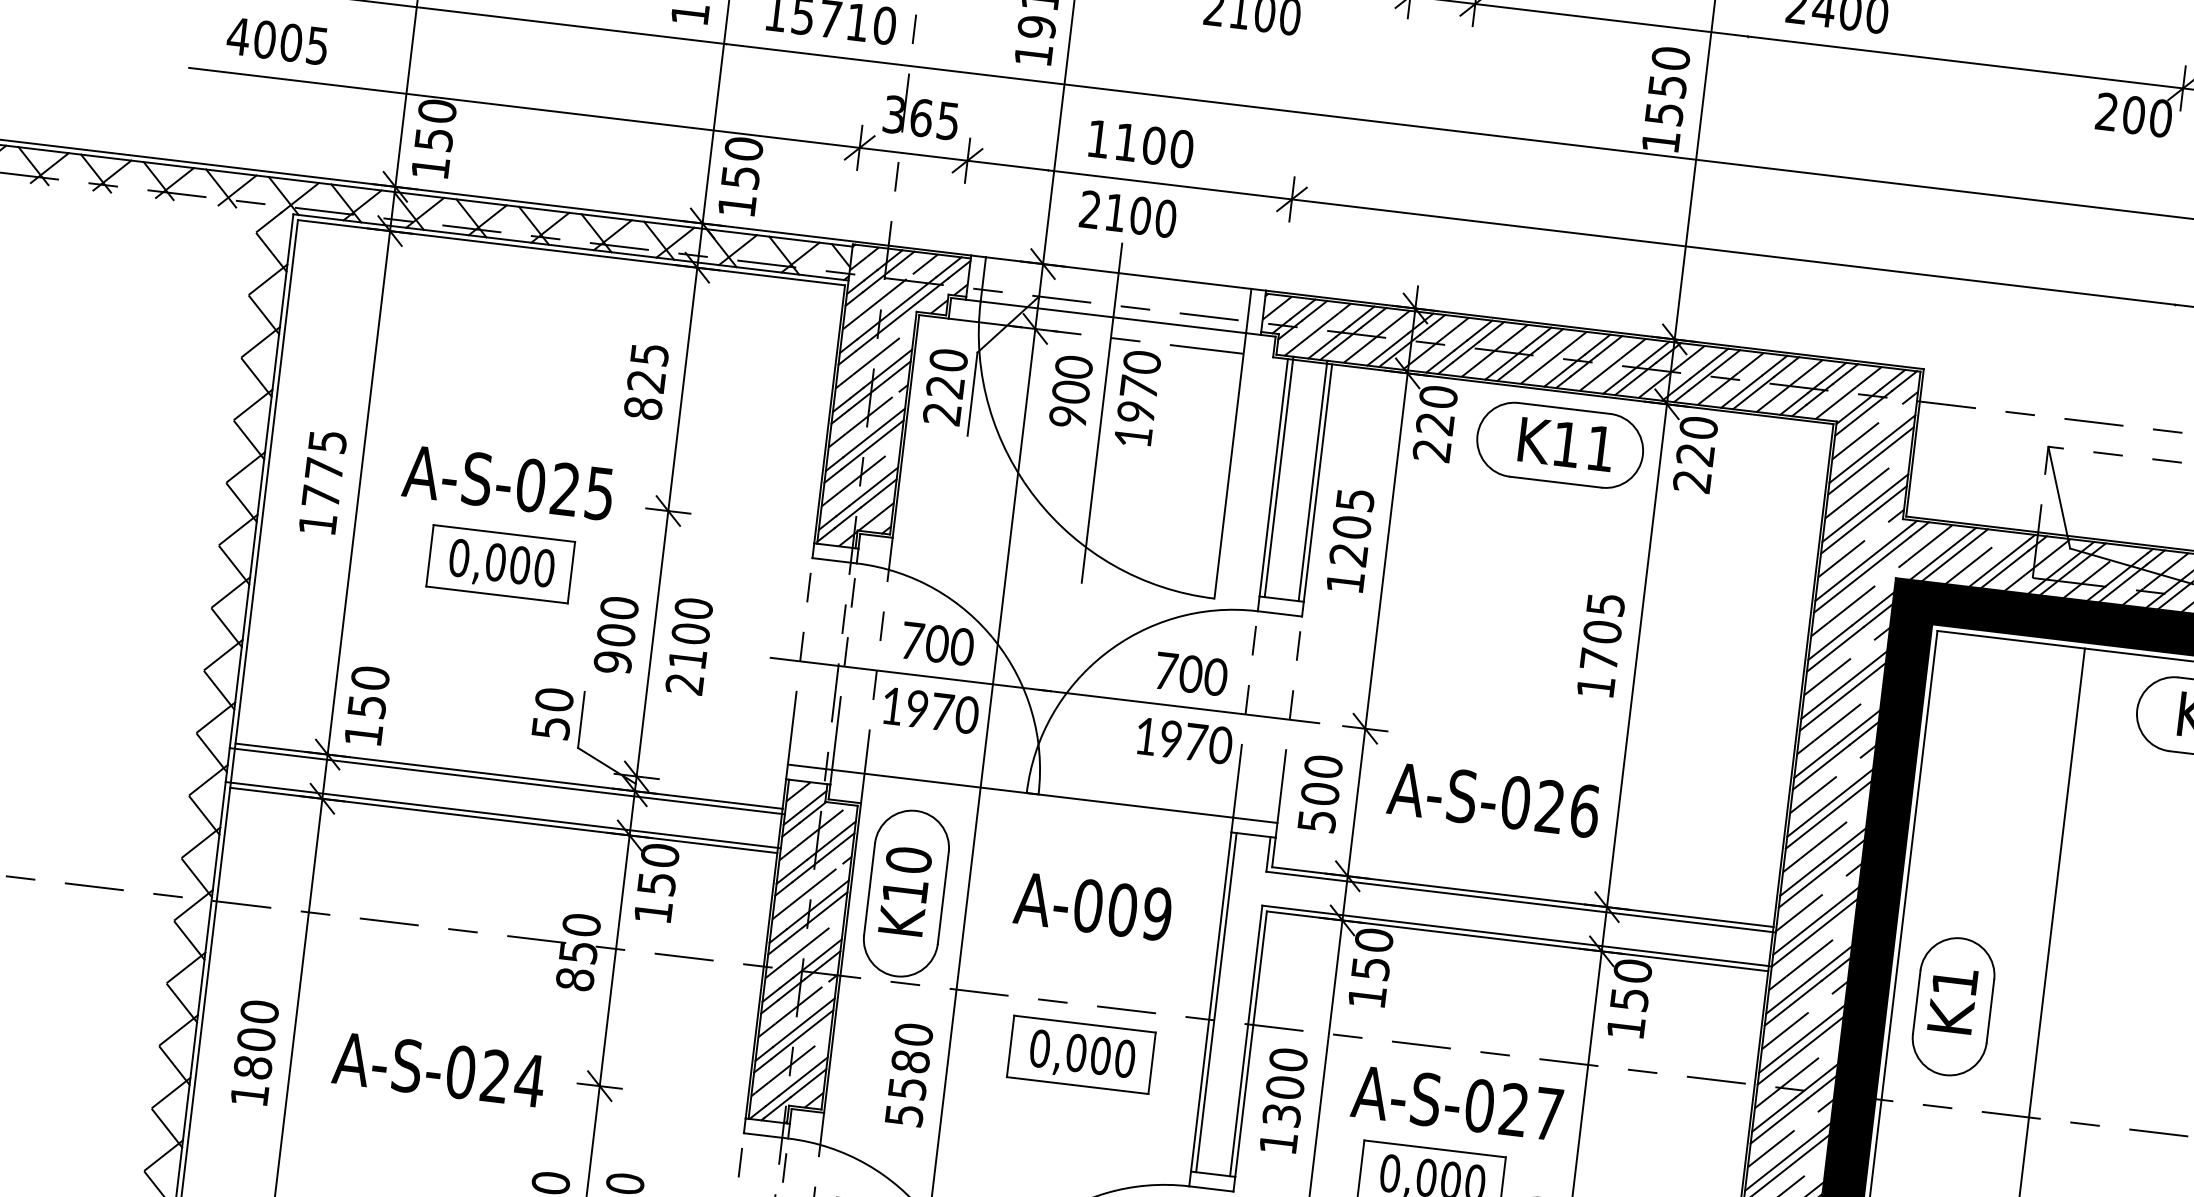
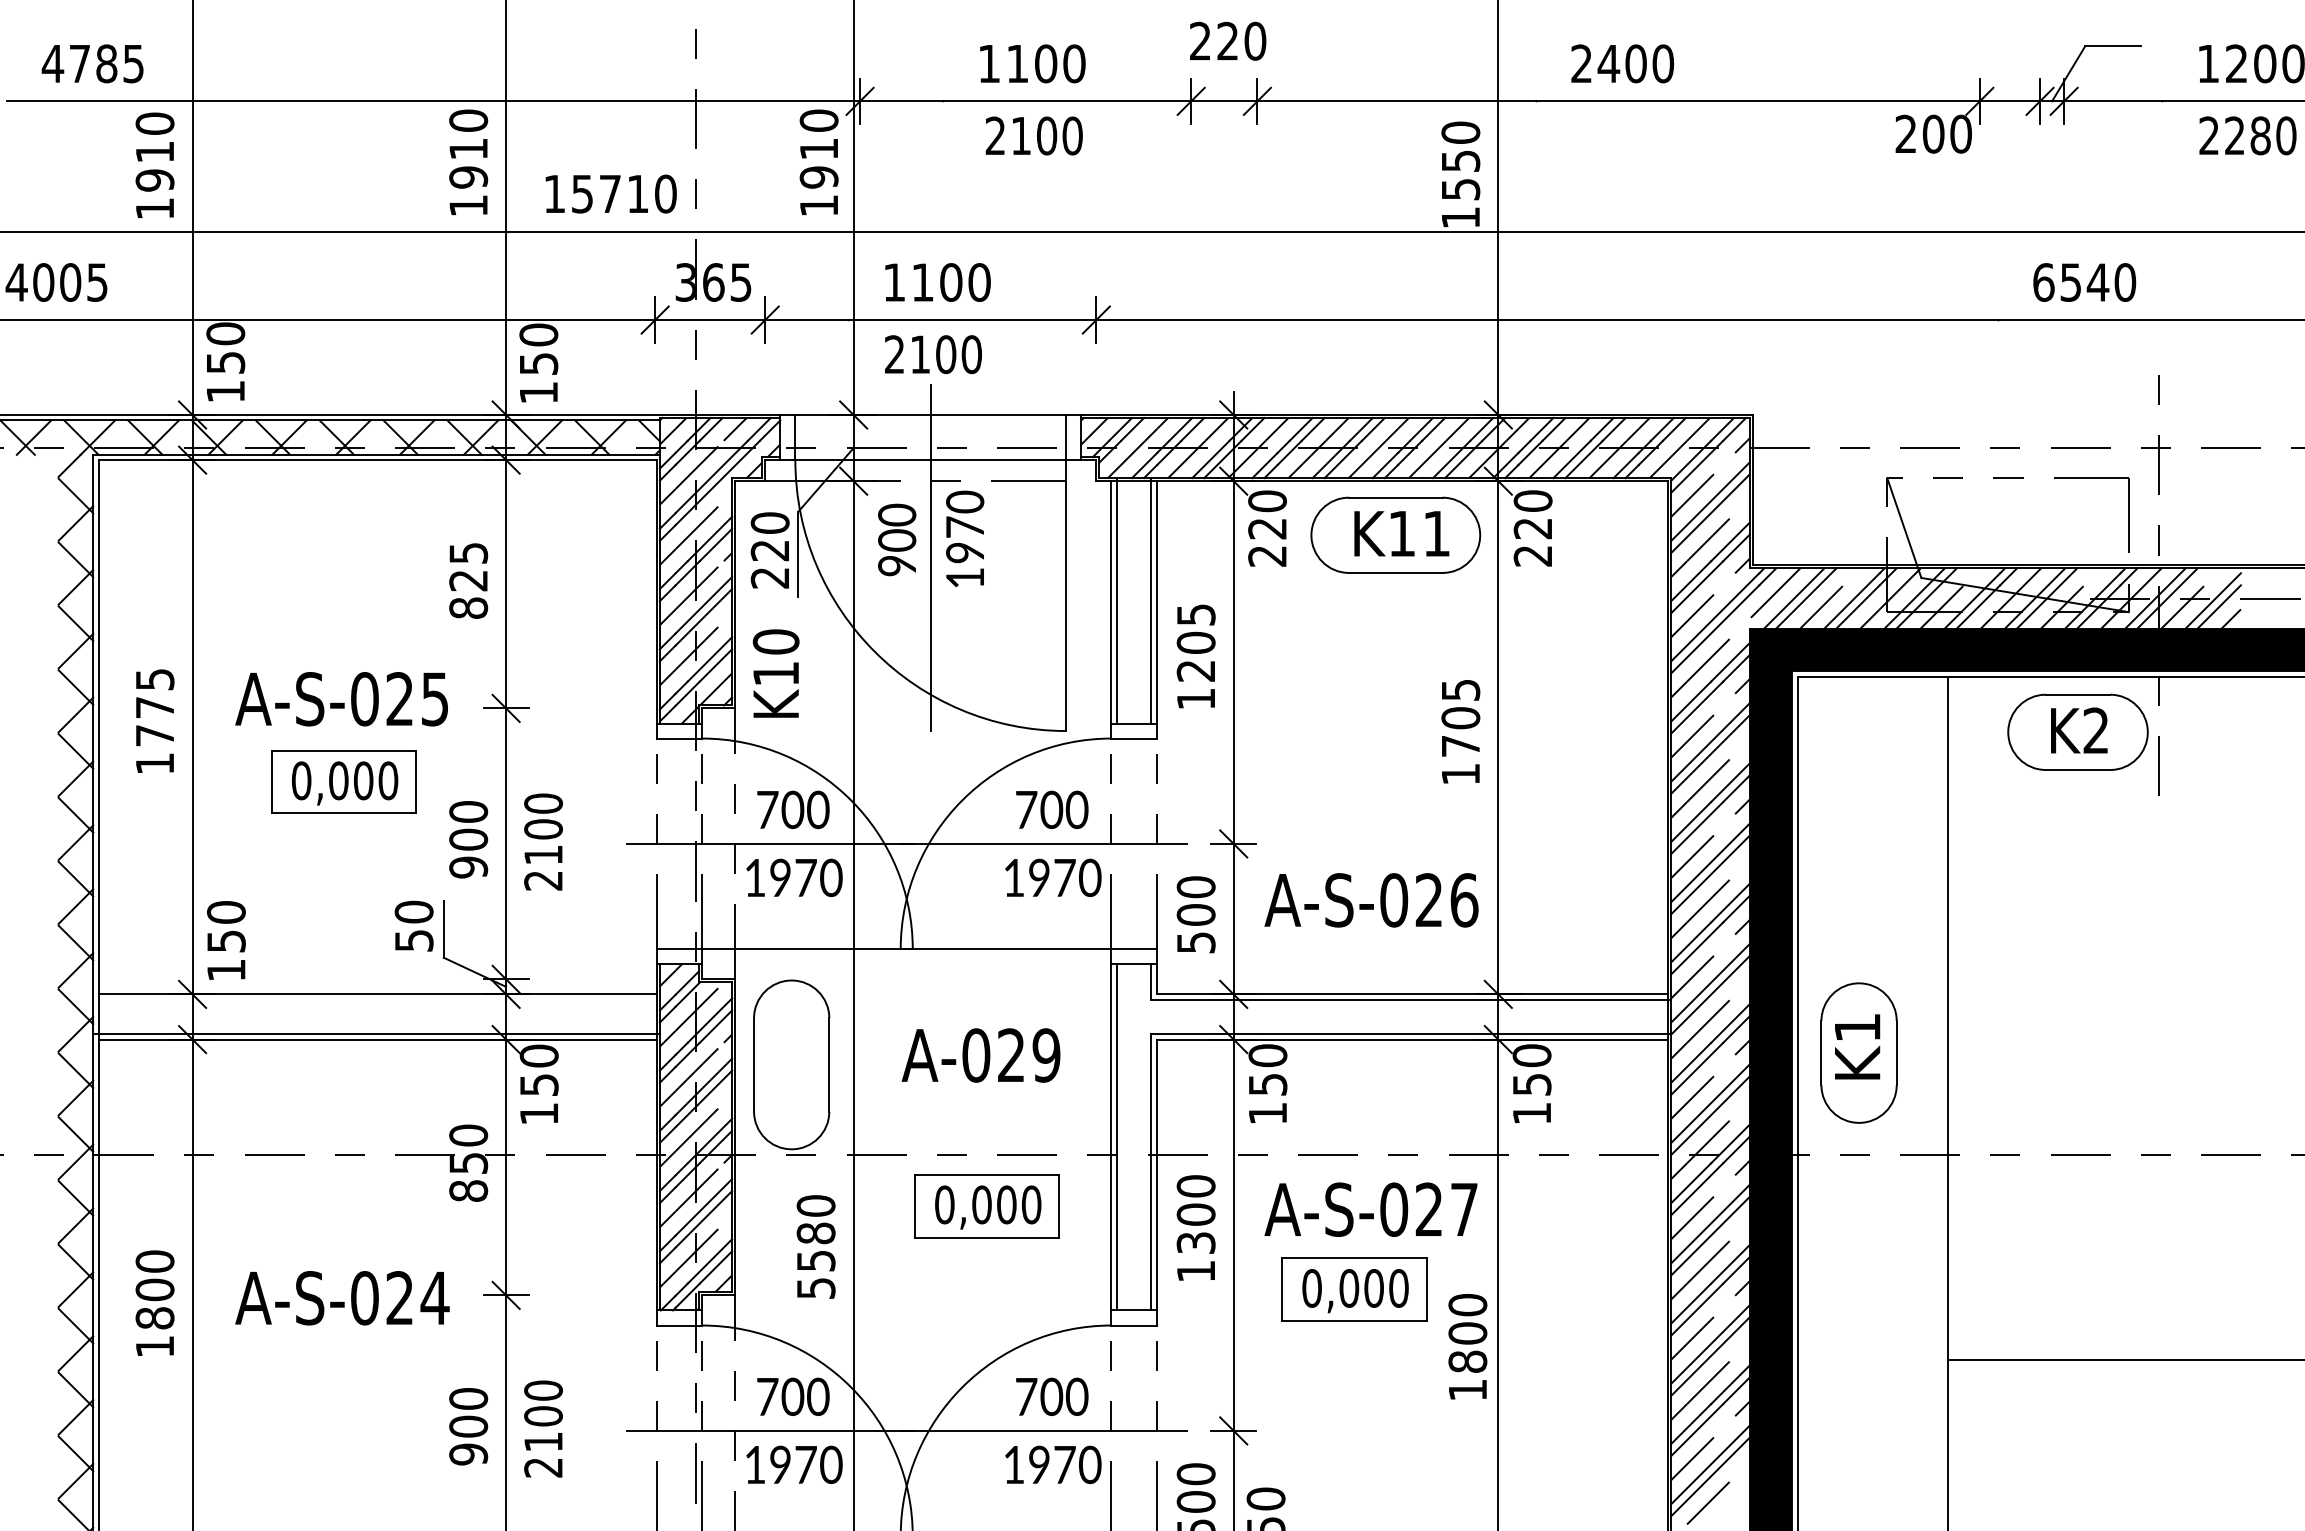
line: (507, 781) -> (376, 999), removed
text: (904, 891) -> (775, 673), moved
text: (1122, 910) -> (1011, 1055), A-009 -> A-029

